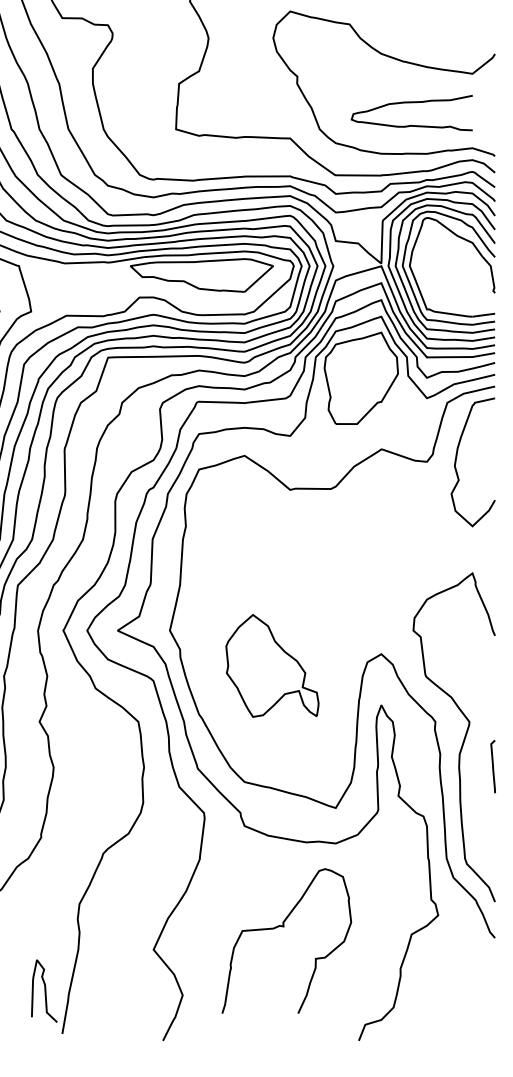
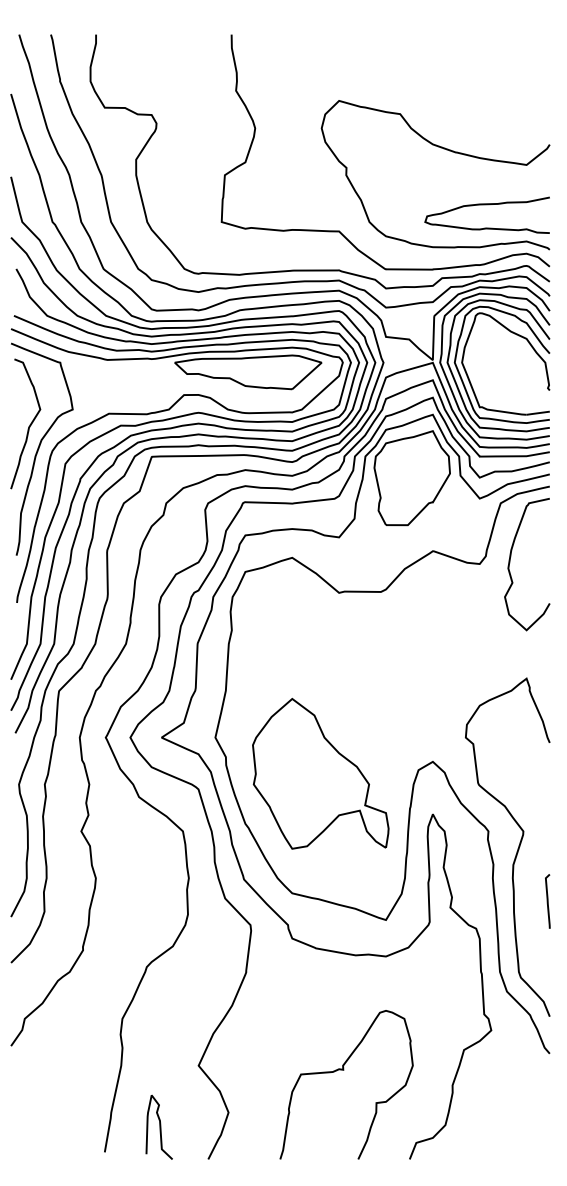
curve: (411, 103) -> (486, 205), moved
part: (272, 665) -> (320, 773), size x1.43
curve: (492, 766) -> (547, 901), moved
curve: (284, 927) -> (344, 1070), moved
curve: (44, 990) -> (159, 1126), moved

